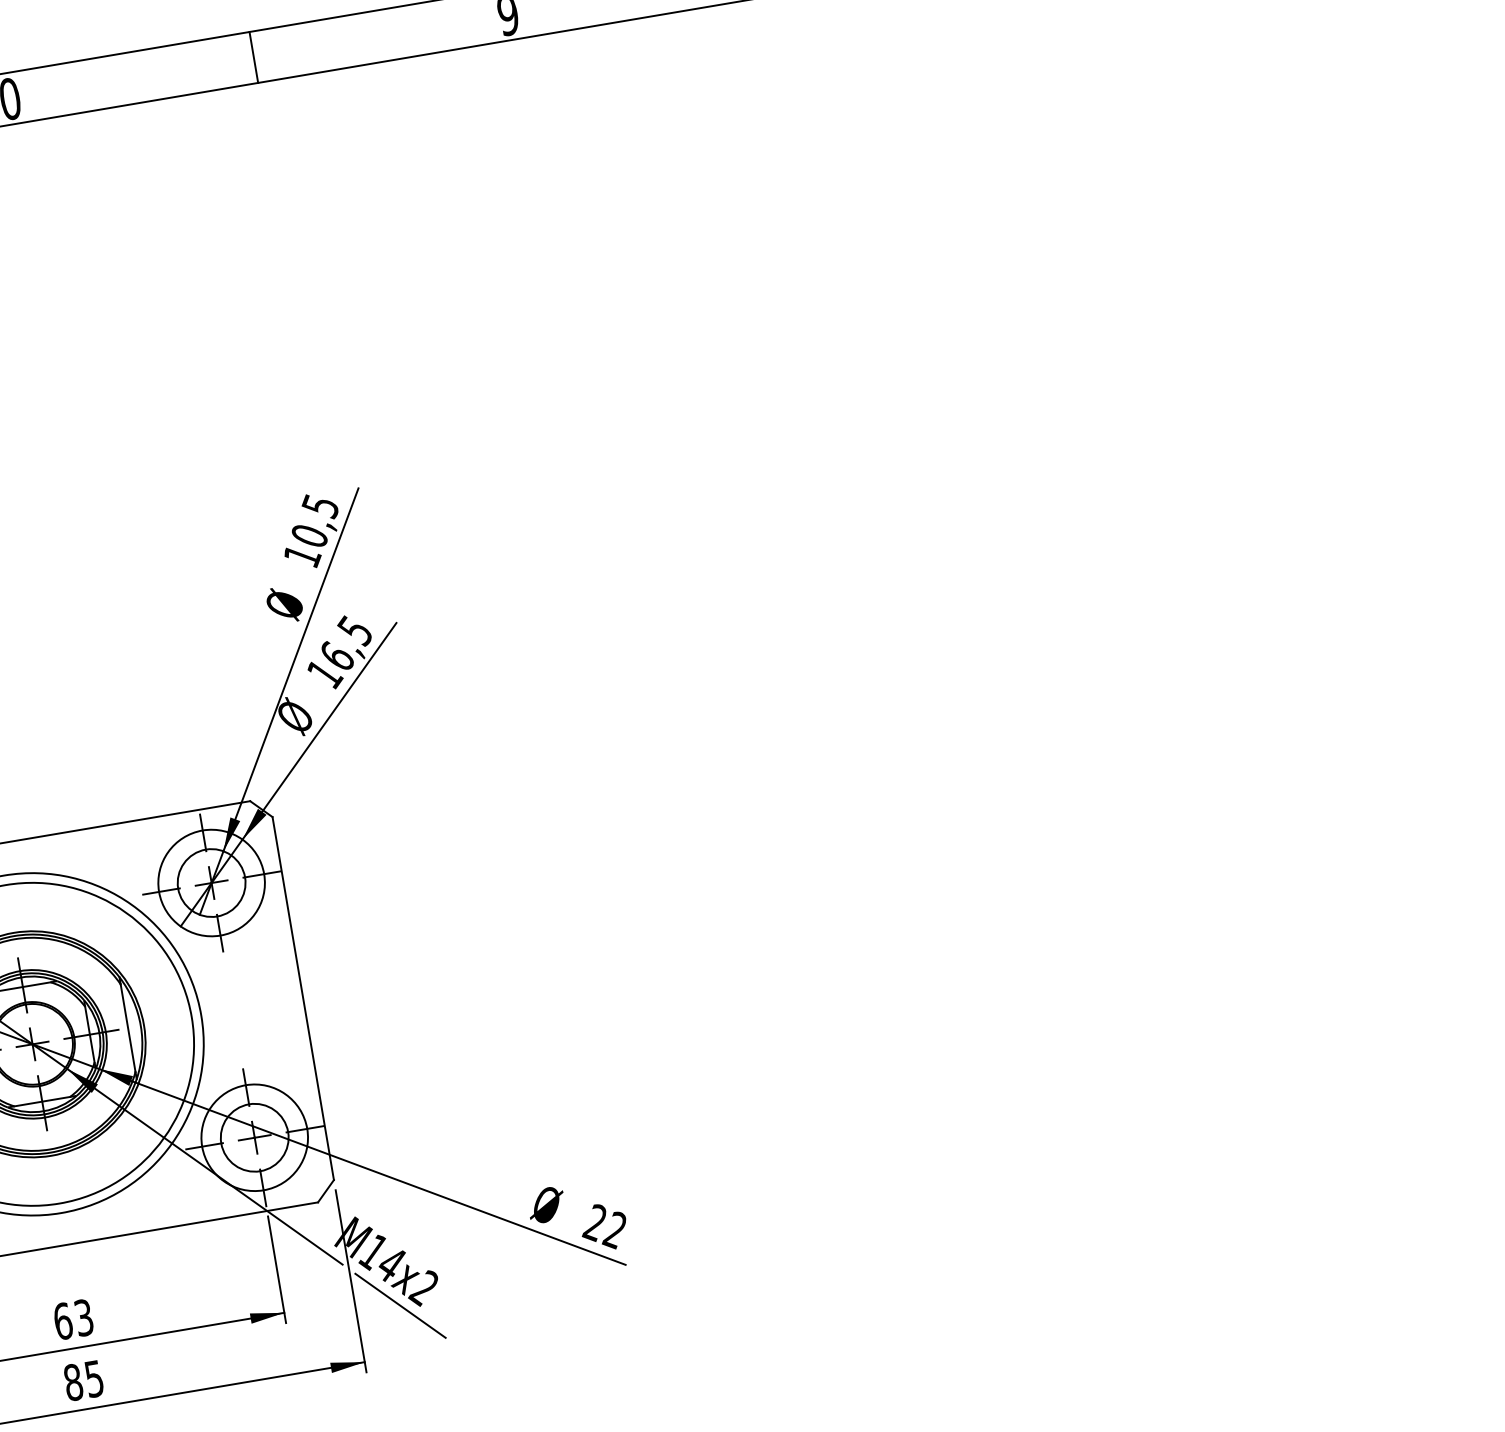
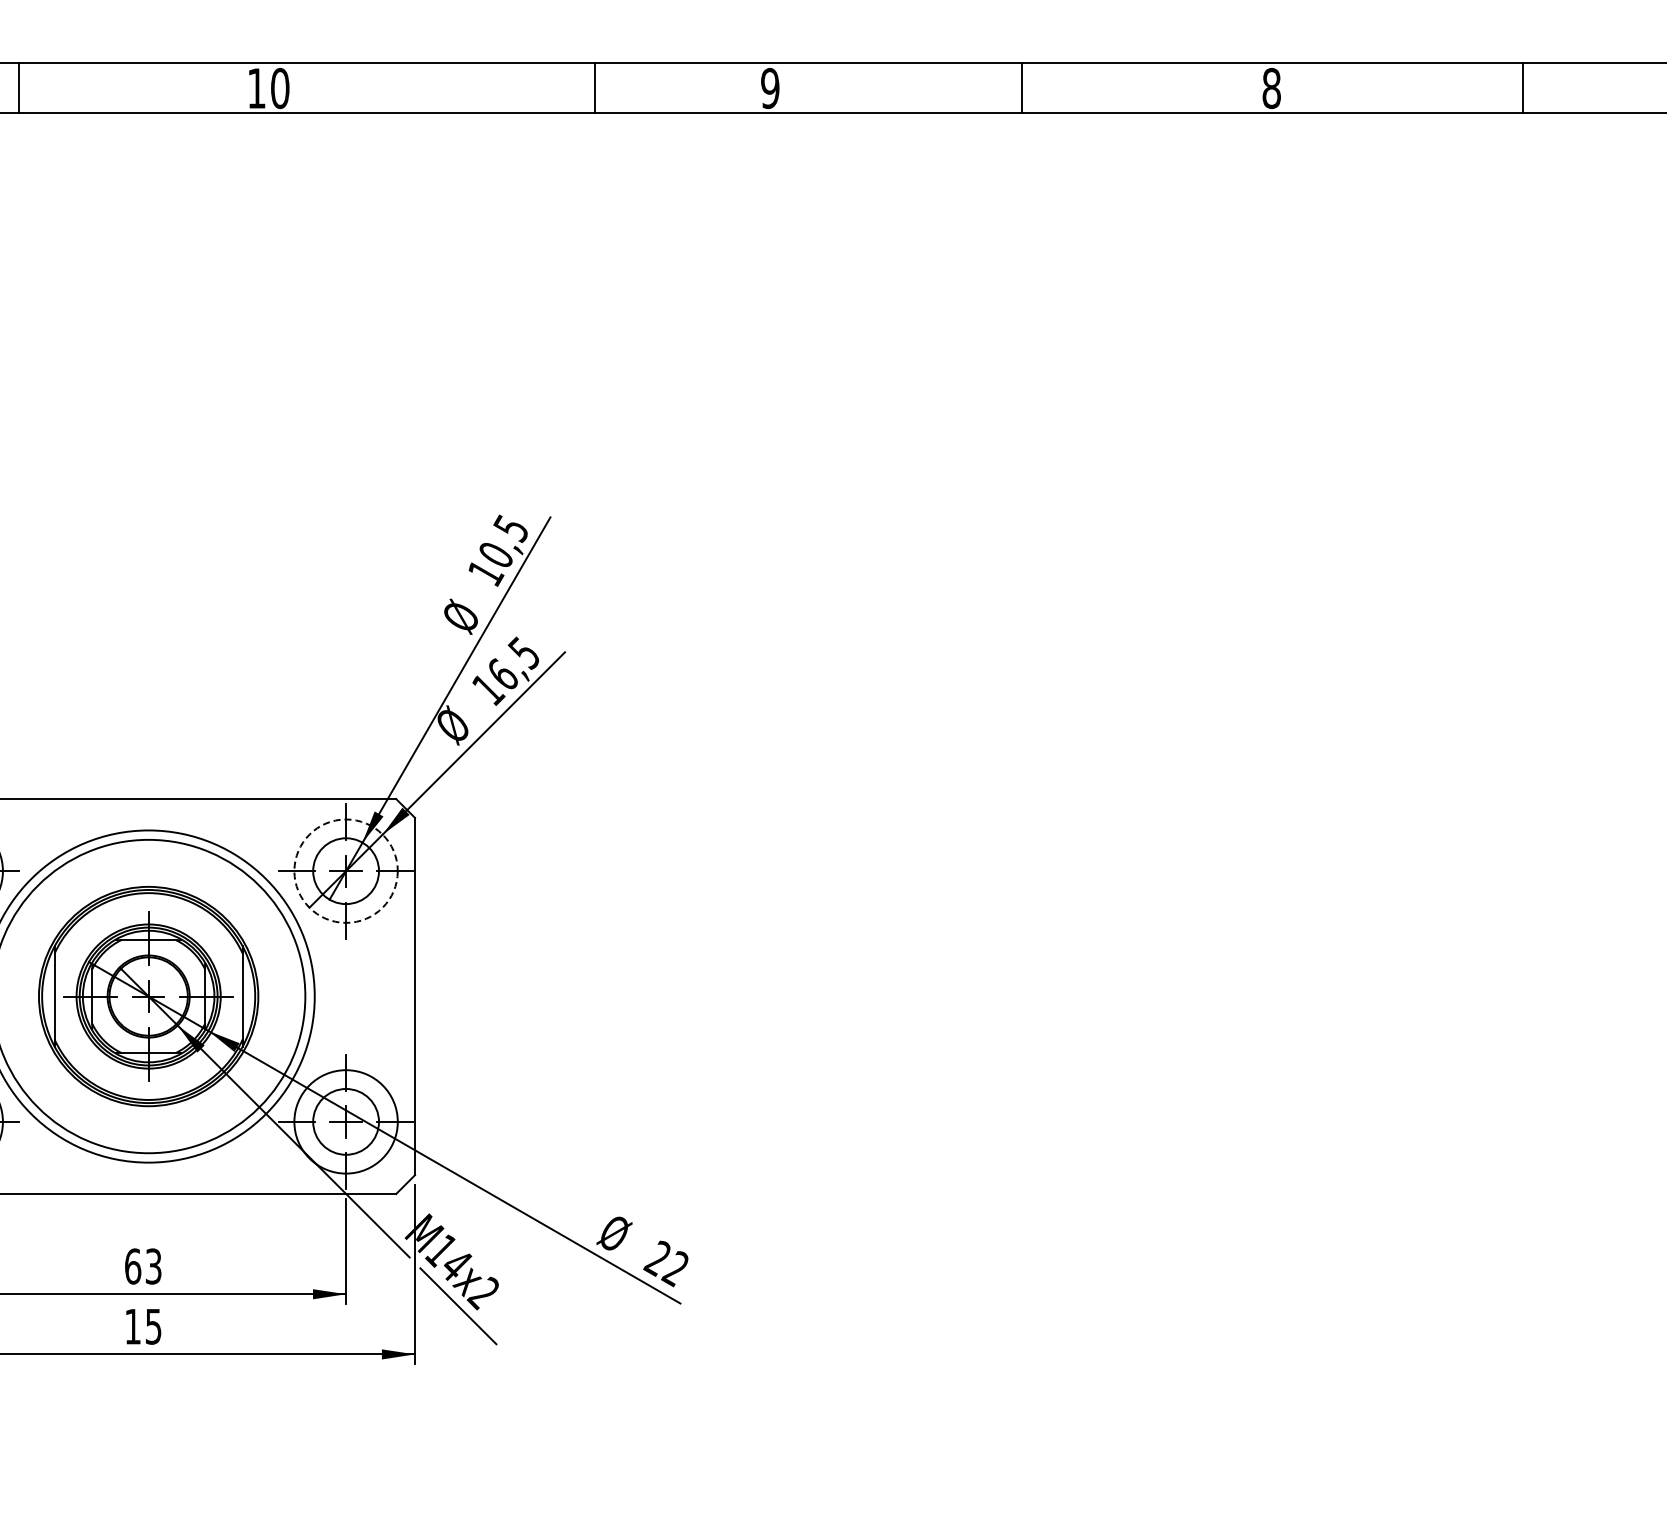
line: (254, 57) -> (595, 88), moved
circle: (210, 882) -> (345, 870), solid -> dashed
text: (73, 1382) -> (133, 1326), 85 -> 15

